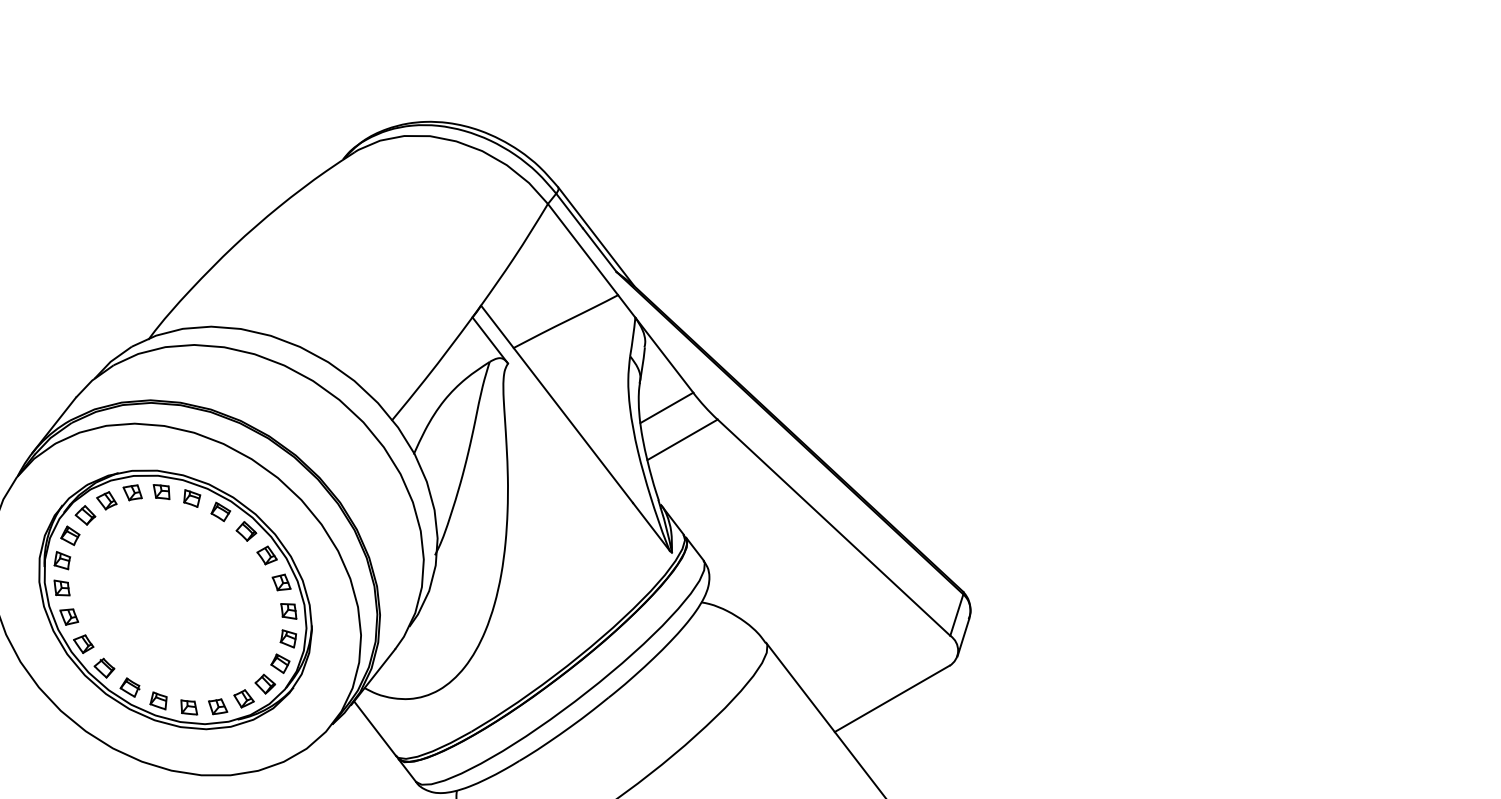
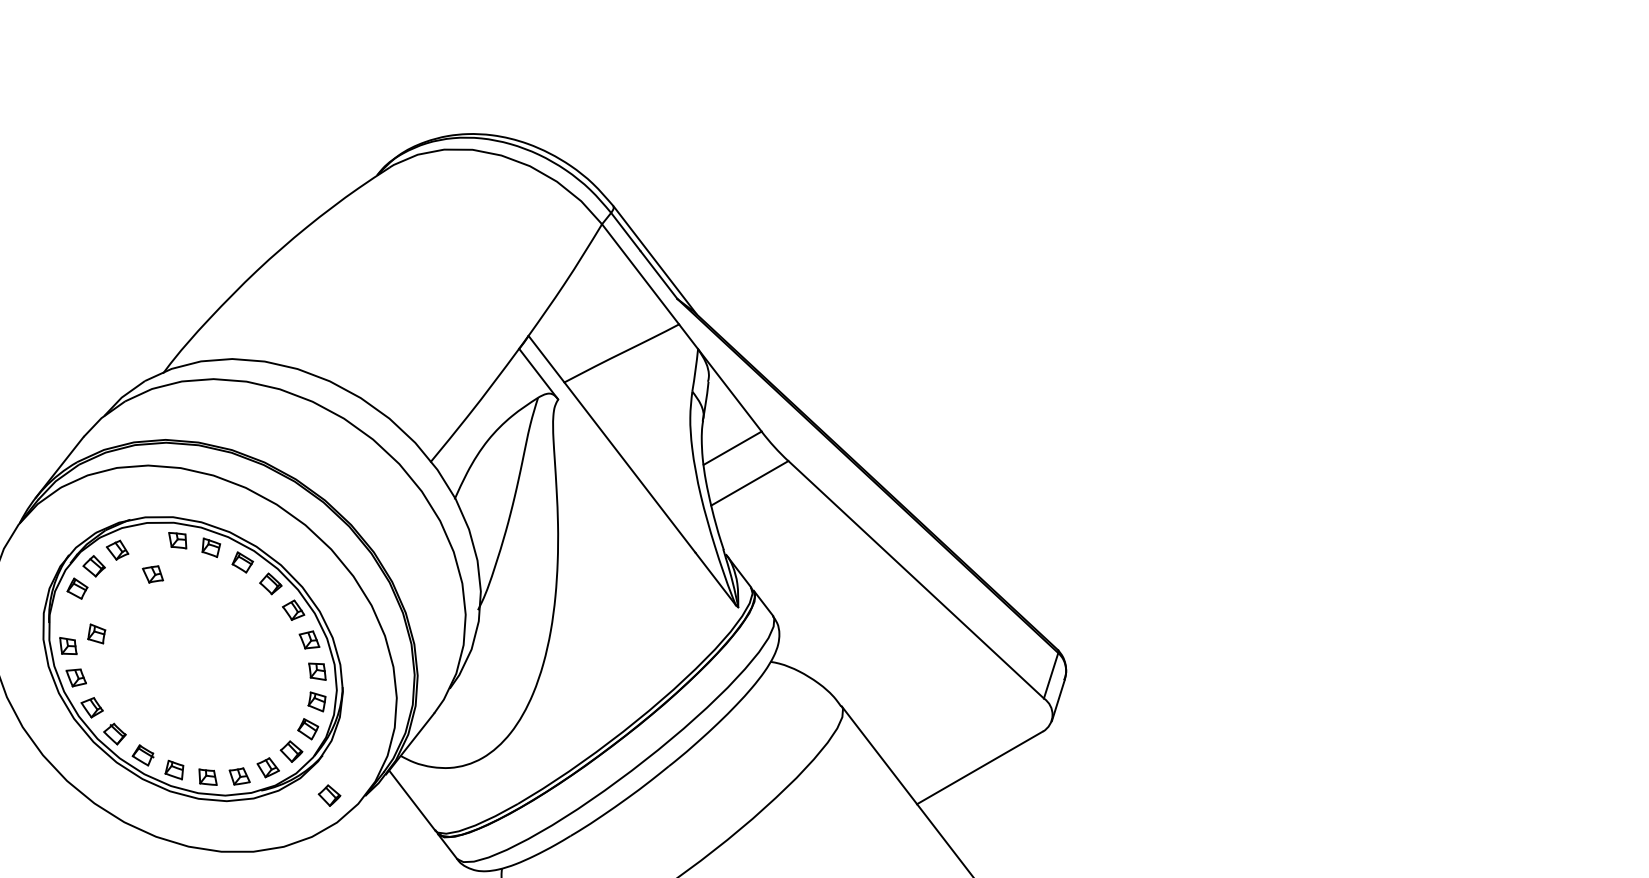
part: (132, 492) -> (152, 574), moved
part: (62, 560) -> (96, 633), moved
part: (299, 724) -> (329, 795), added

